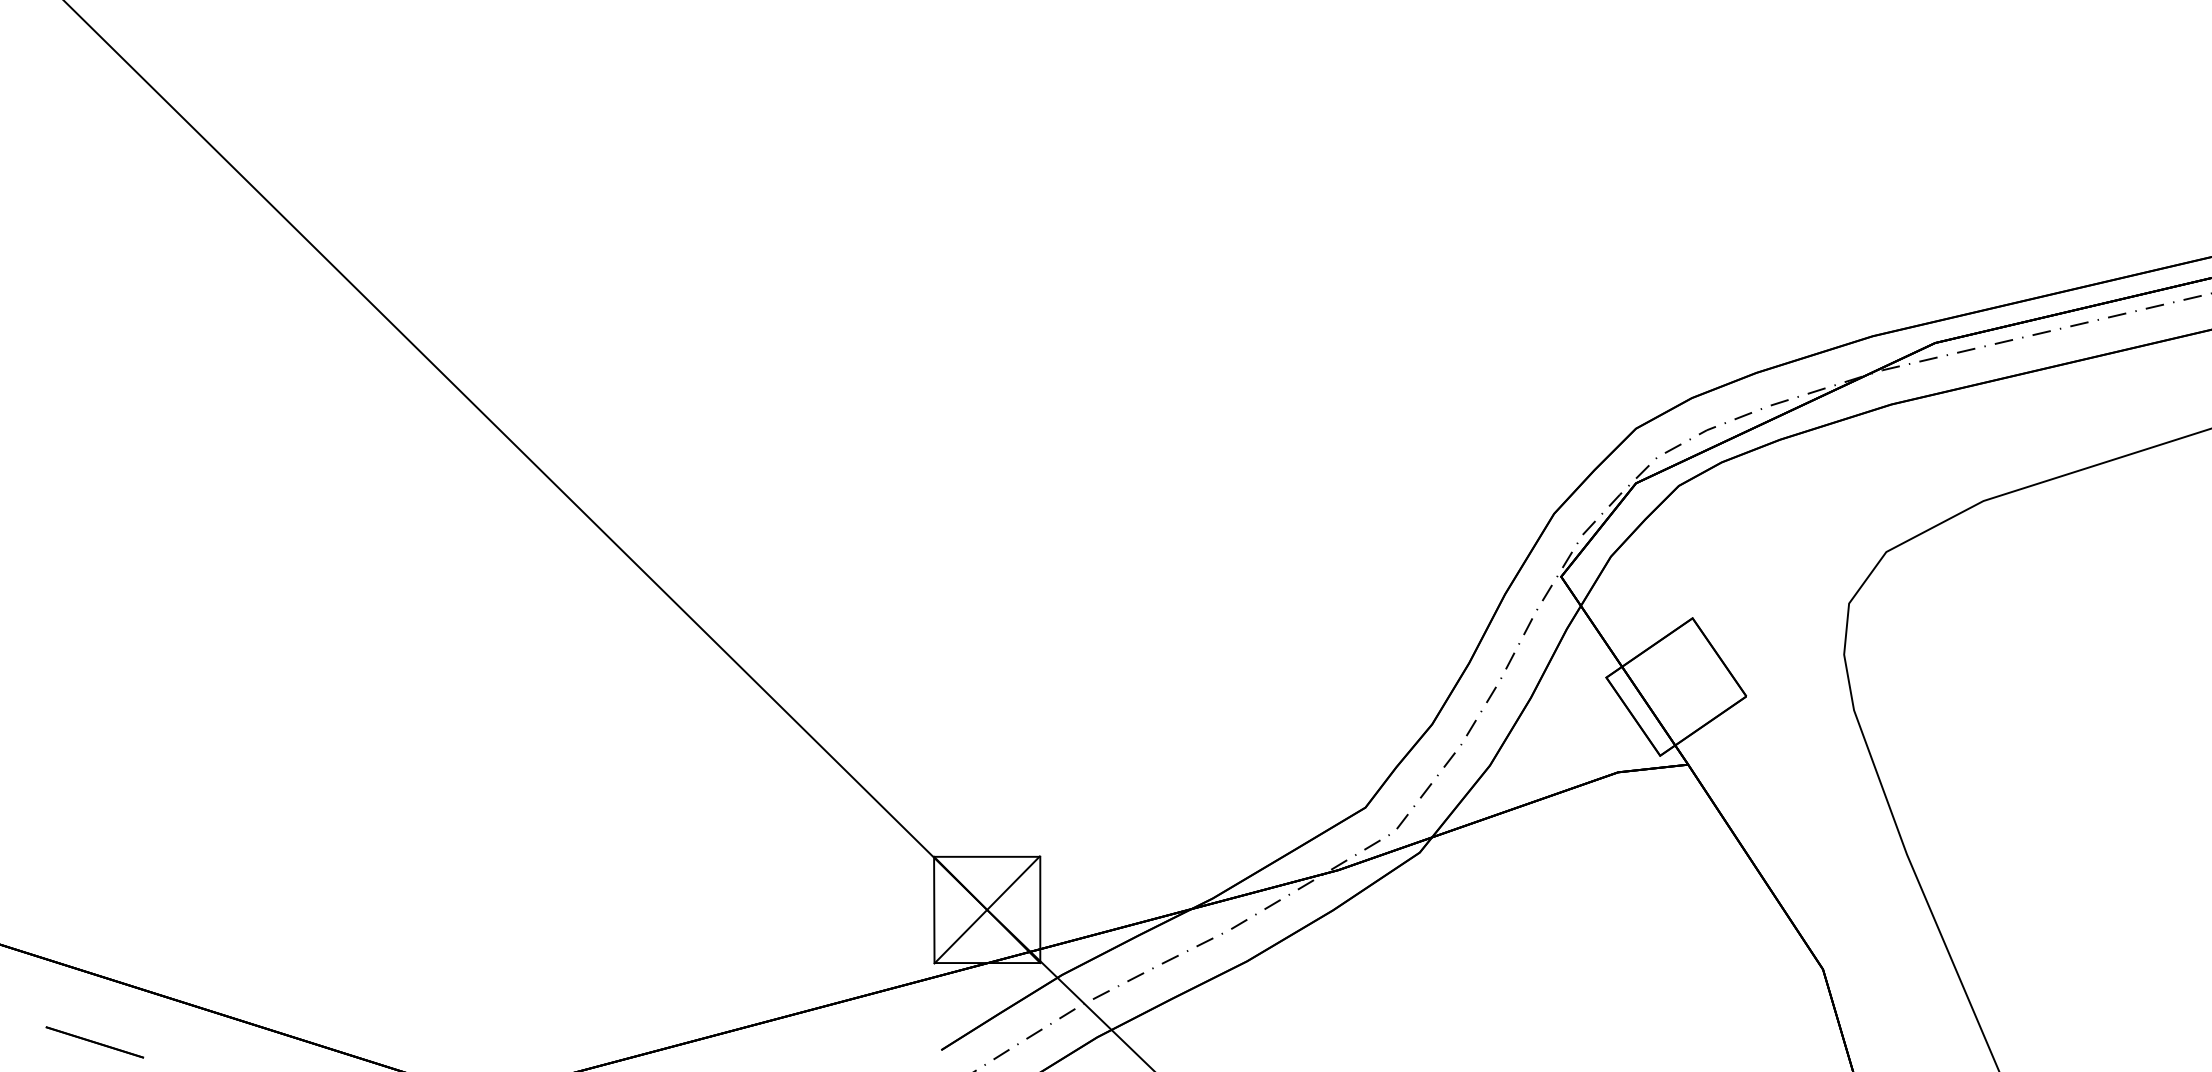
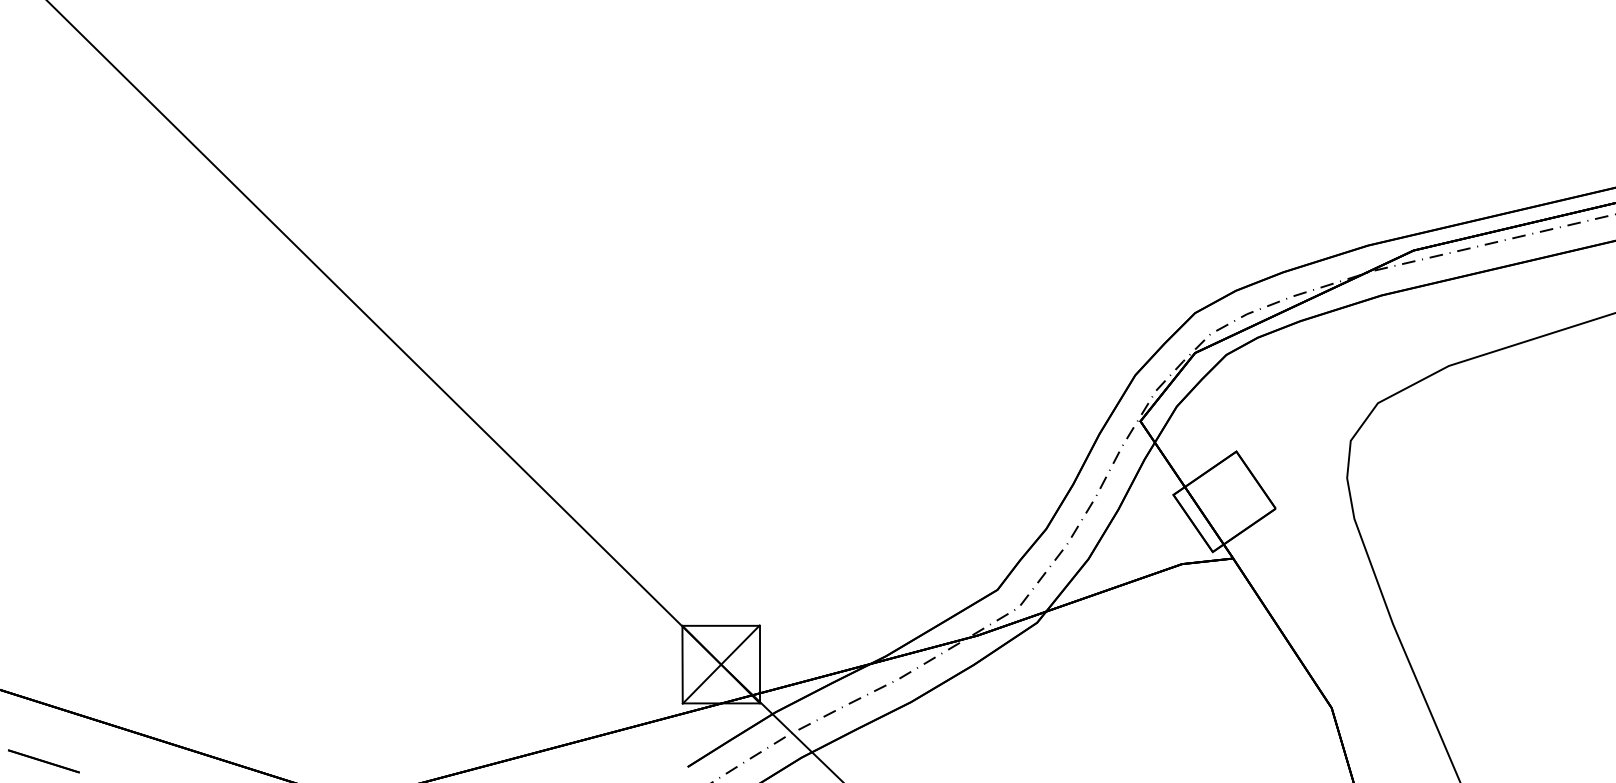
line: (94, 1042) -> (43, 761), moved

